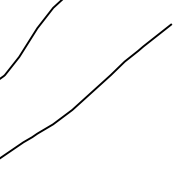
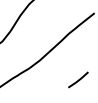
line: (142, 144) -> (78, 79), added

